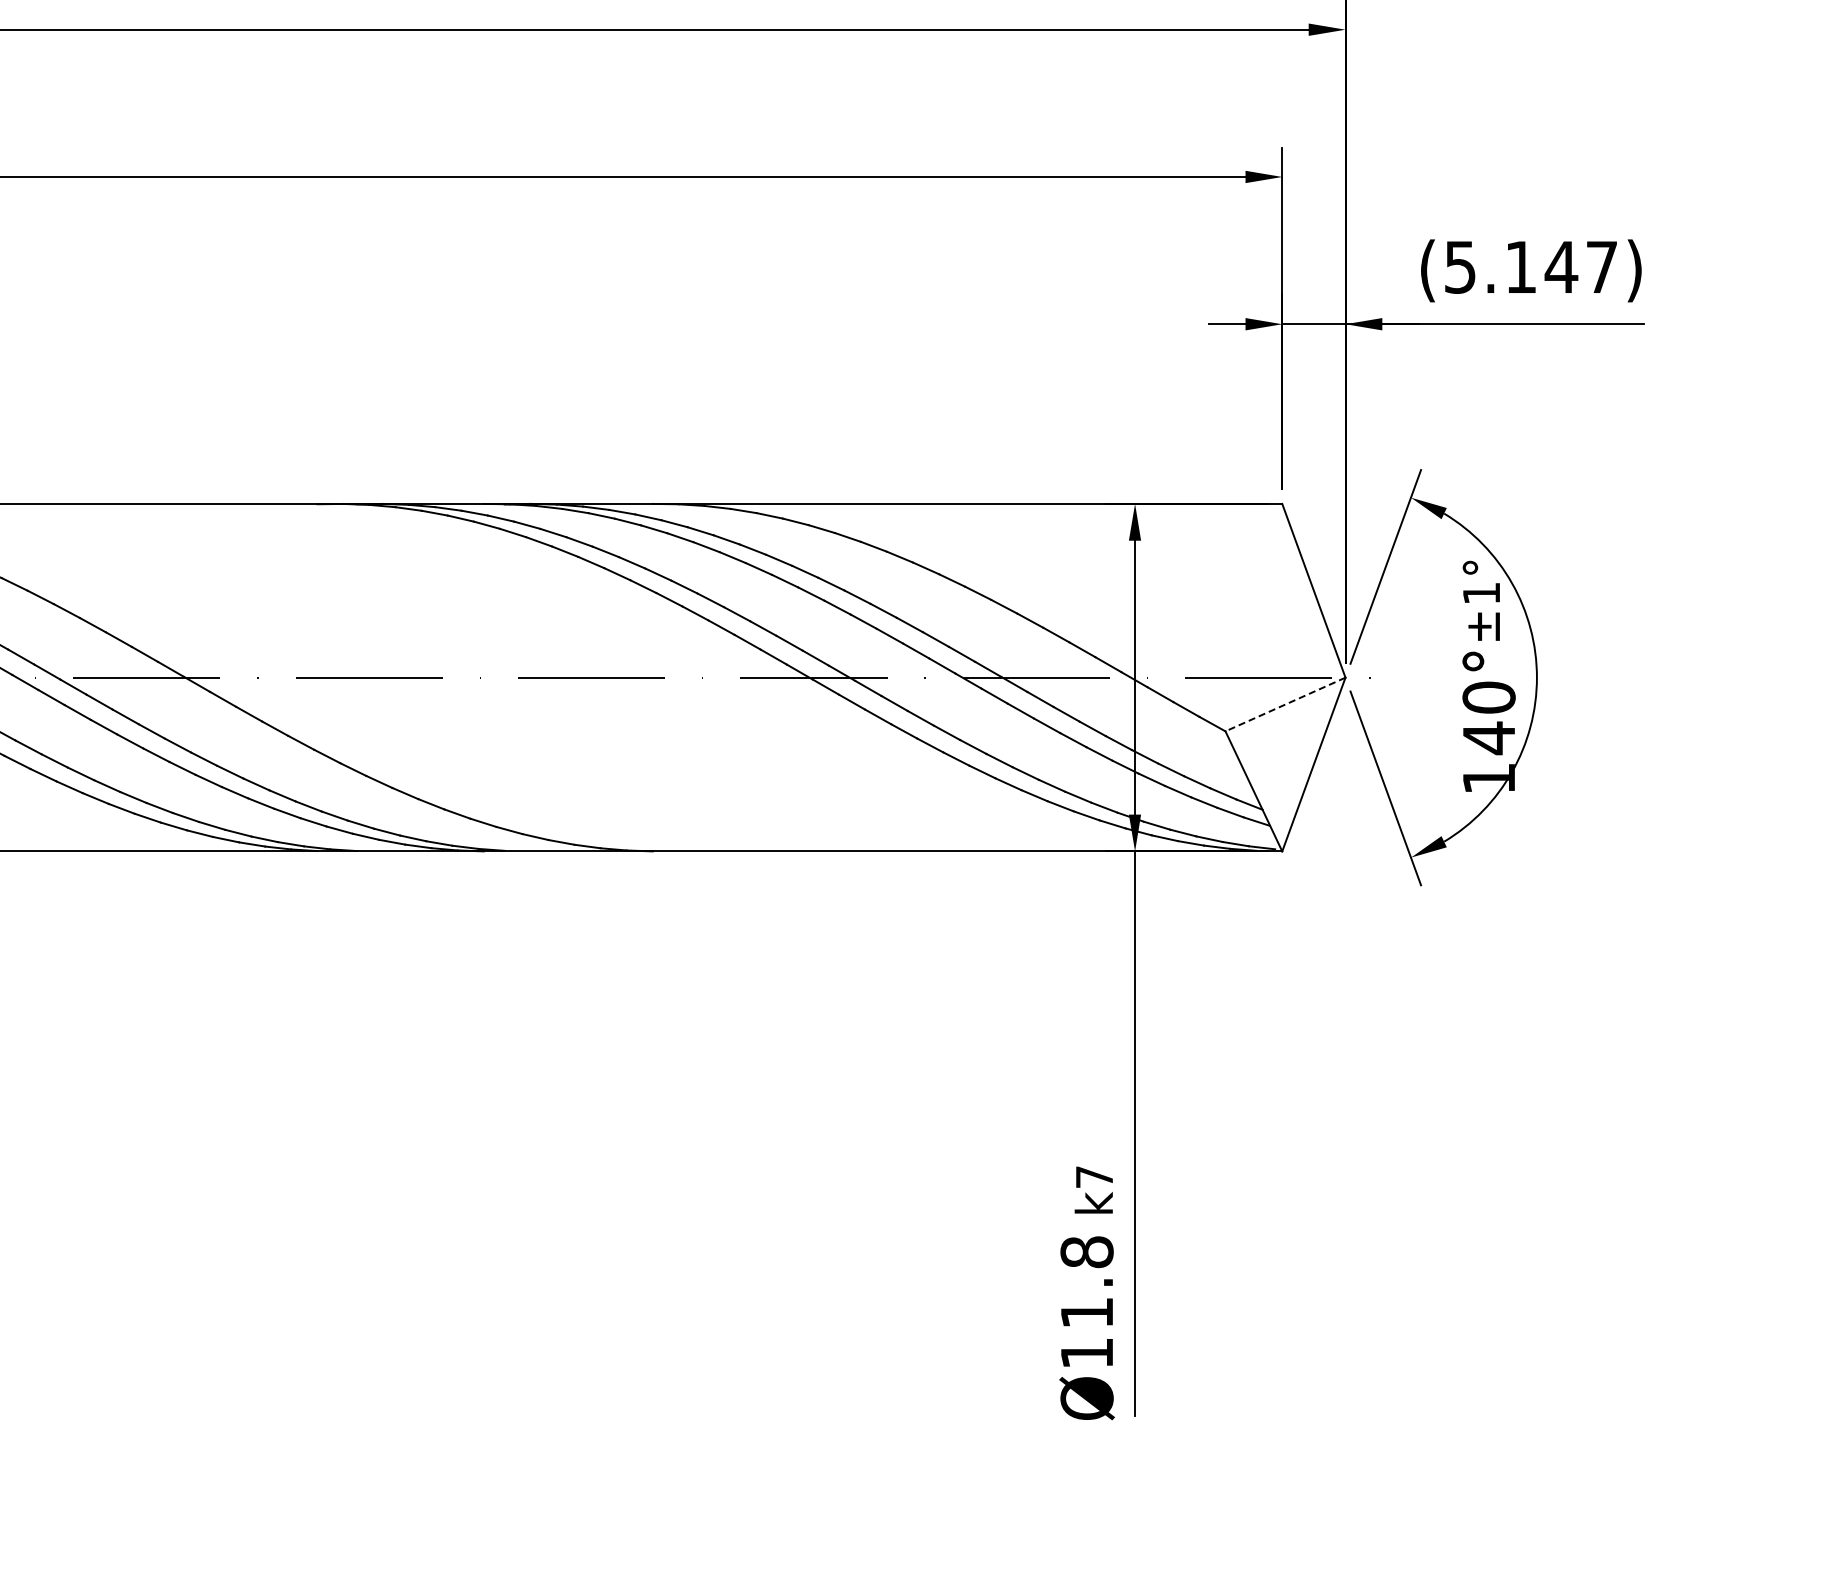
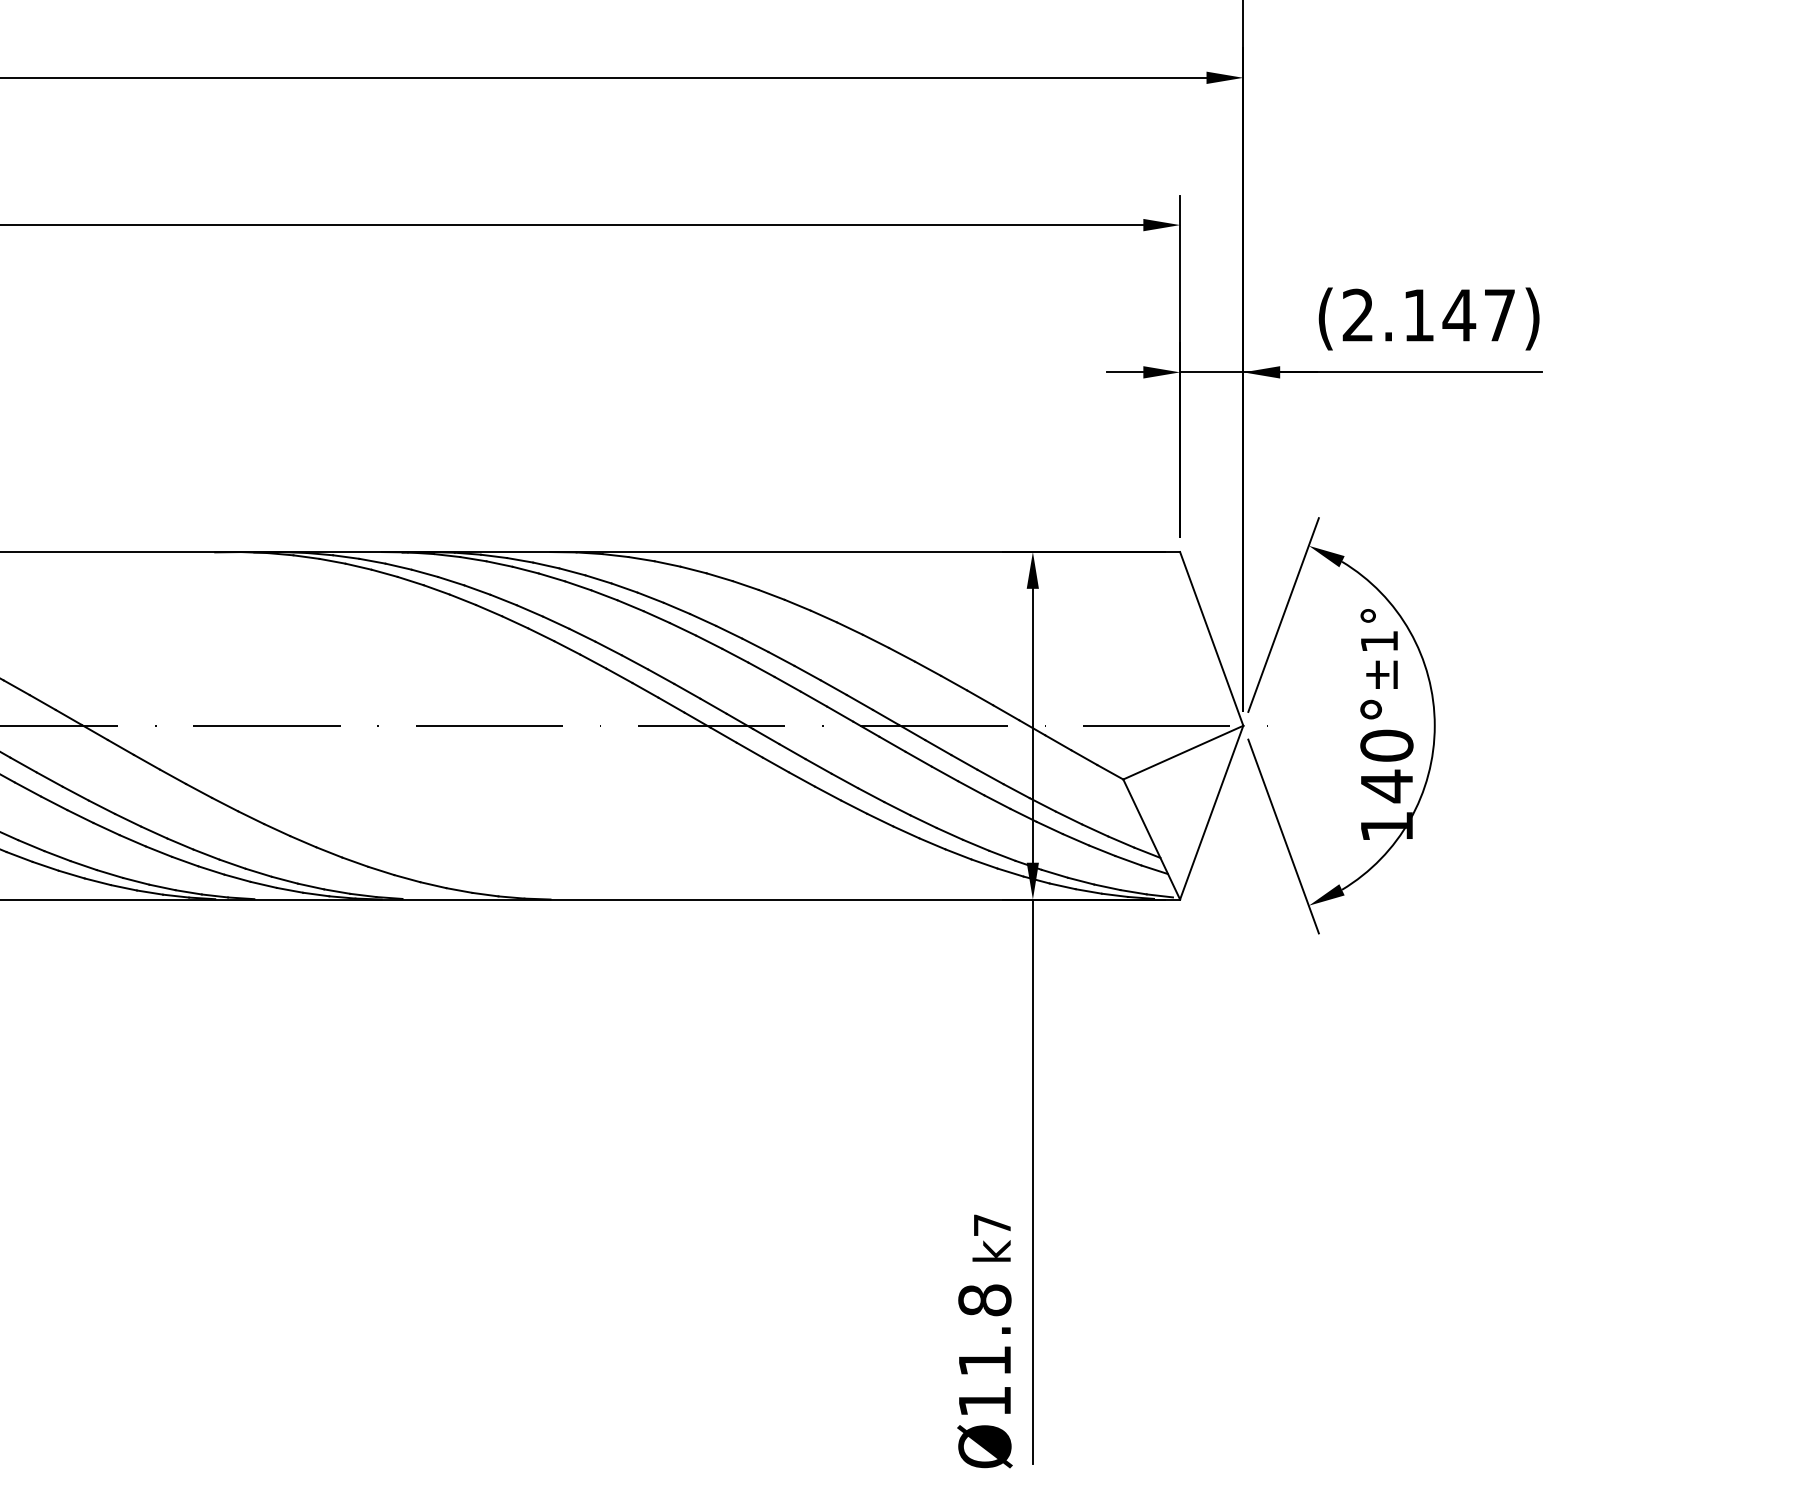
text: (1460, 266) -> (1358, 314), (5.147) -> (2.147)
line: (1285, 704) -> (1183, 752), dashed -> solid

